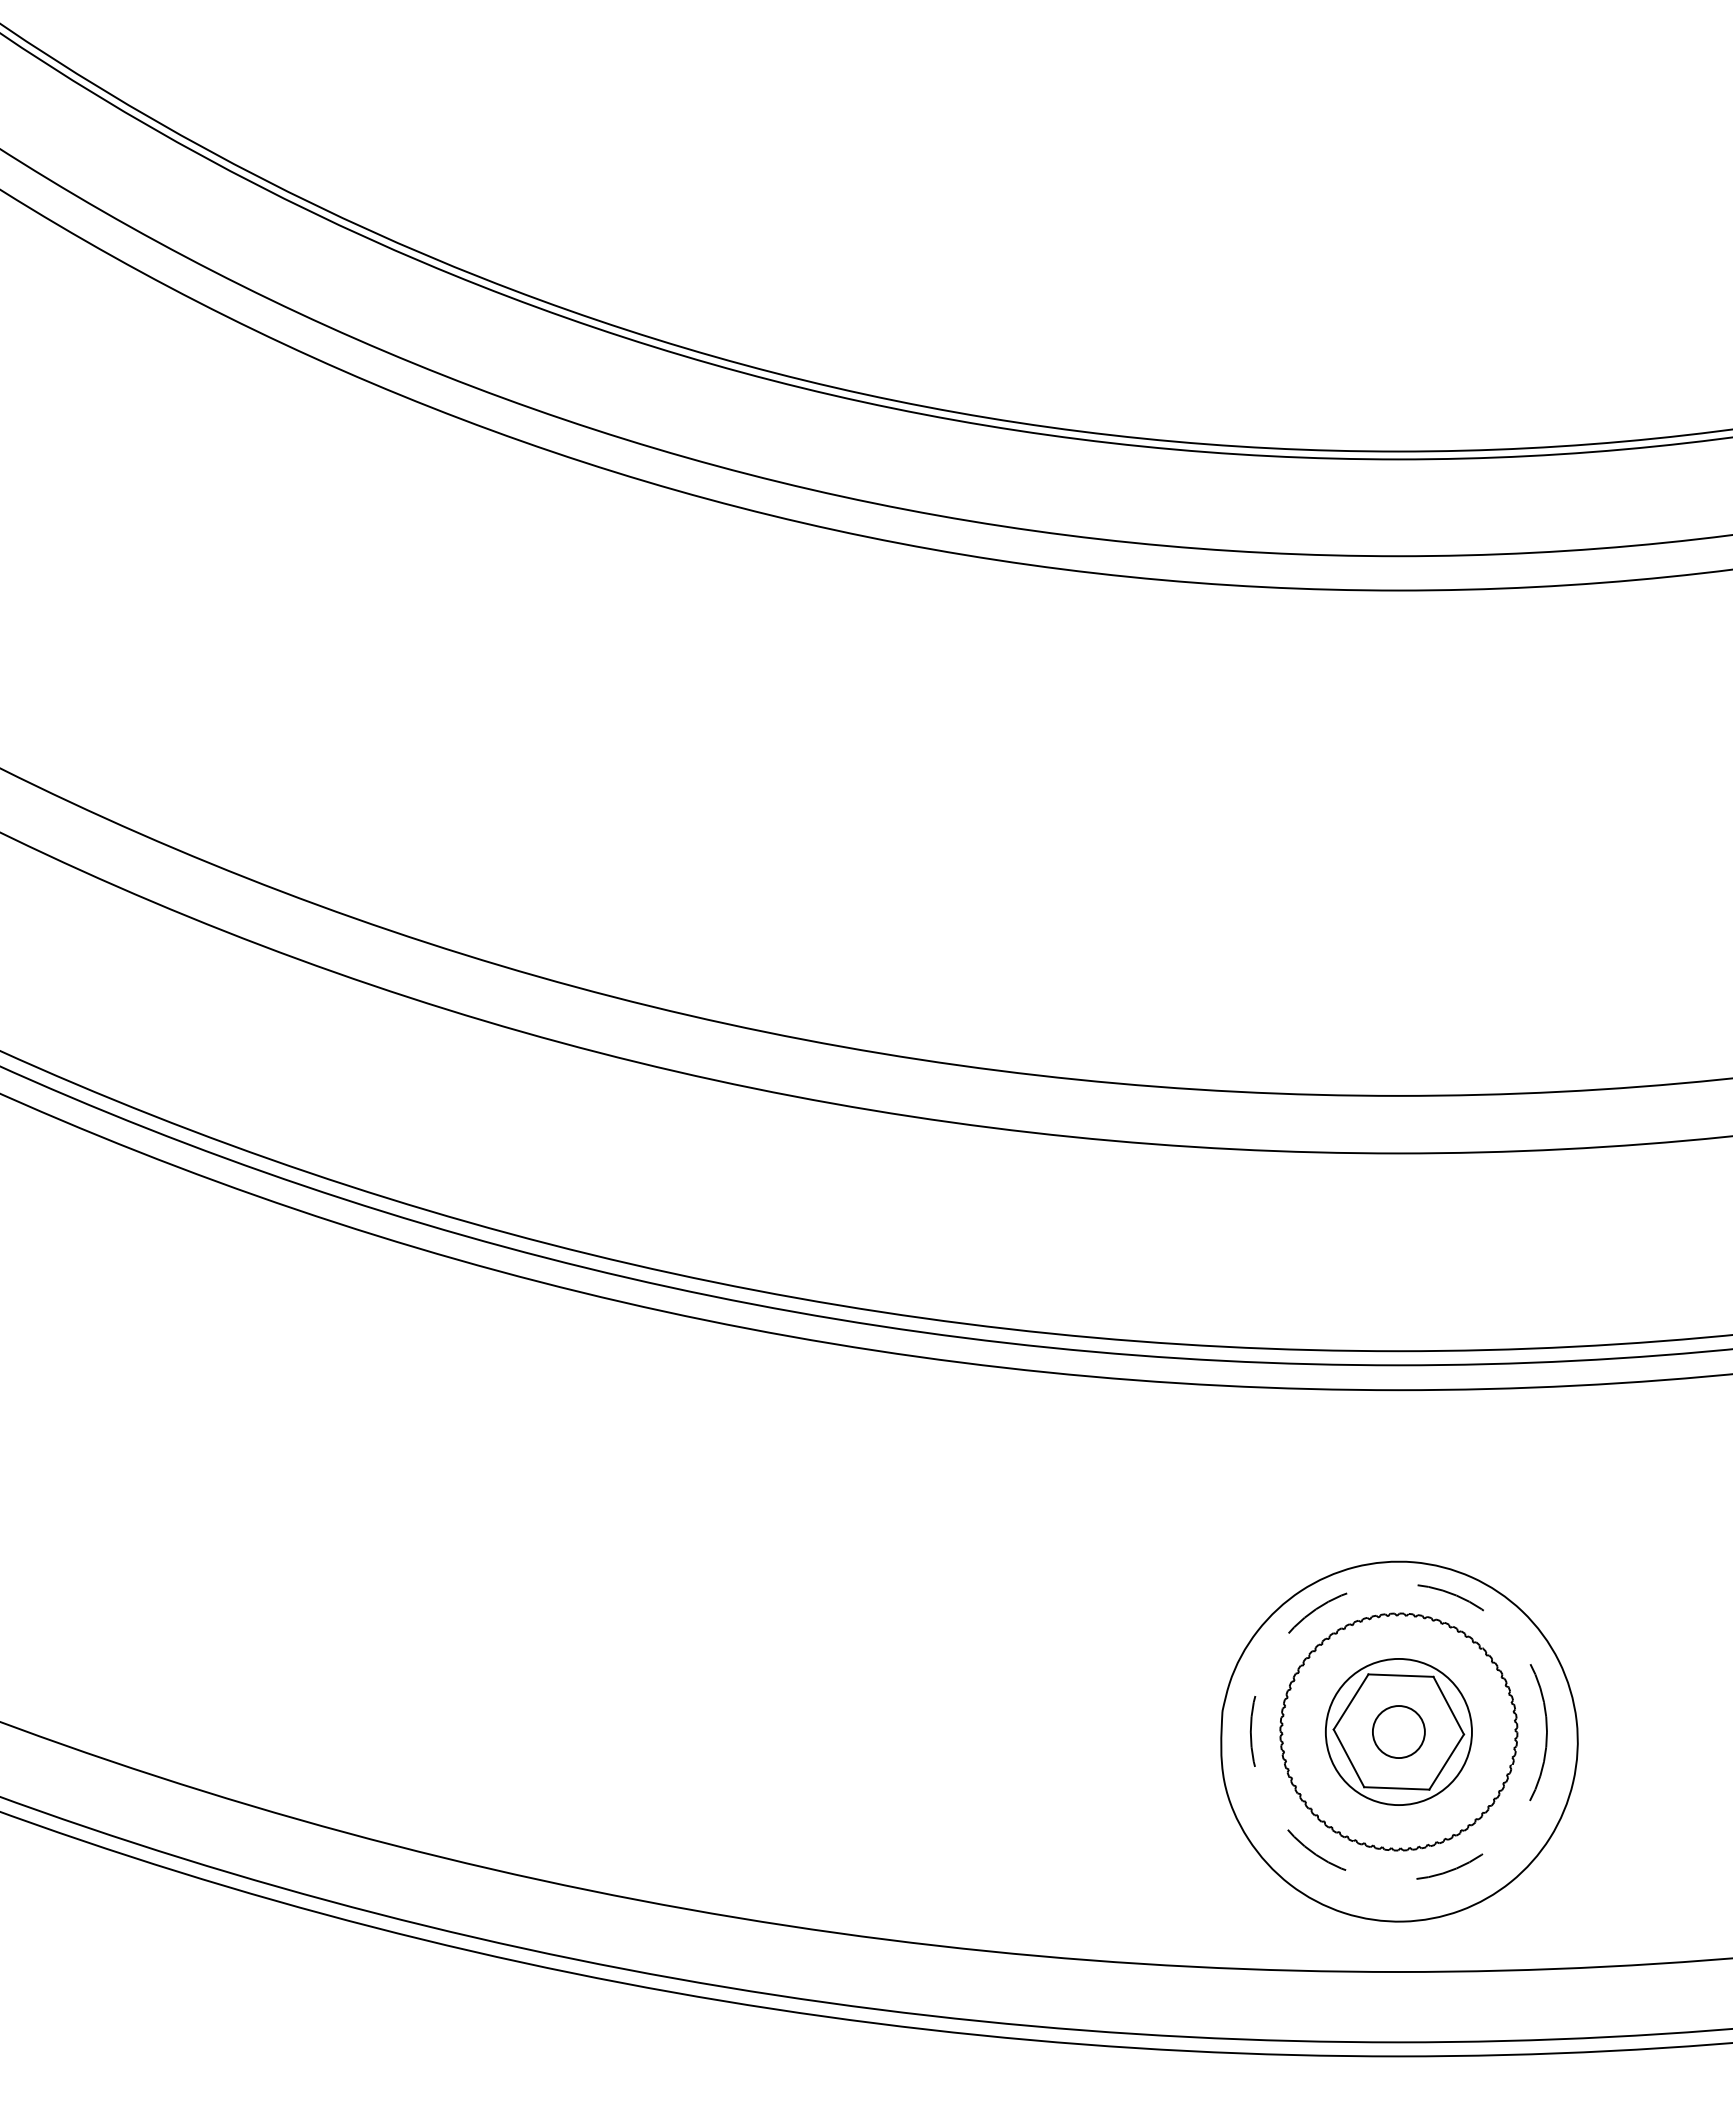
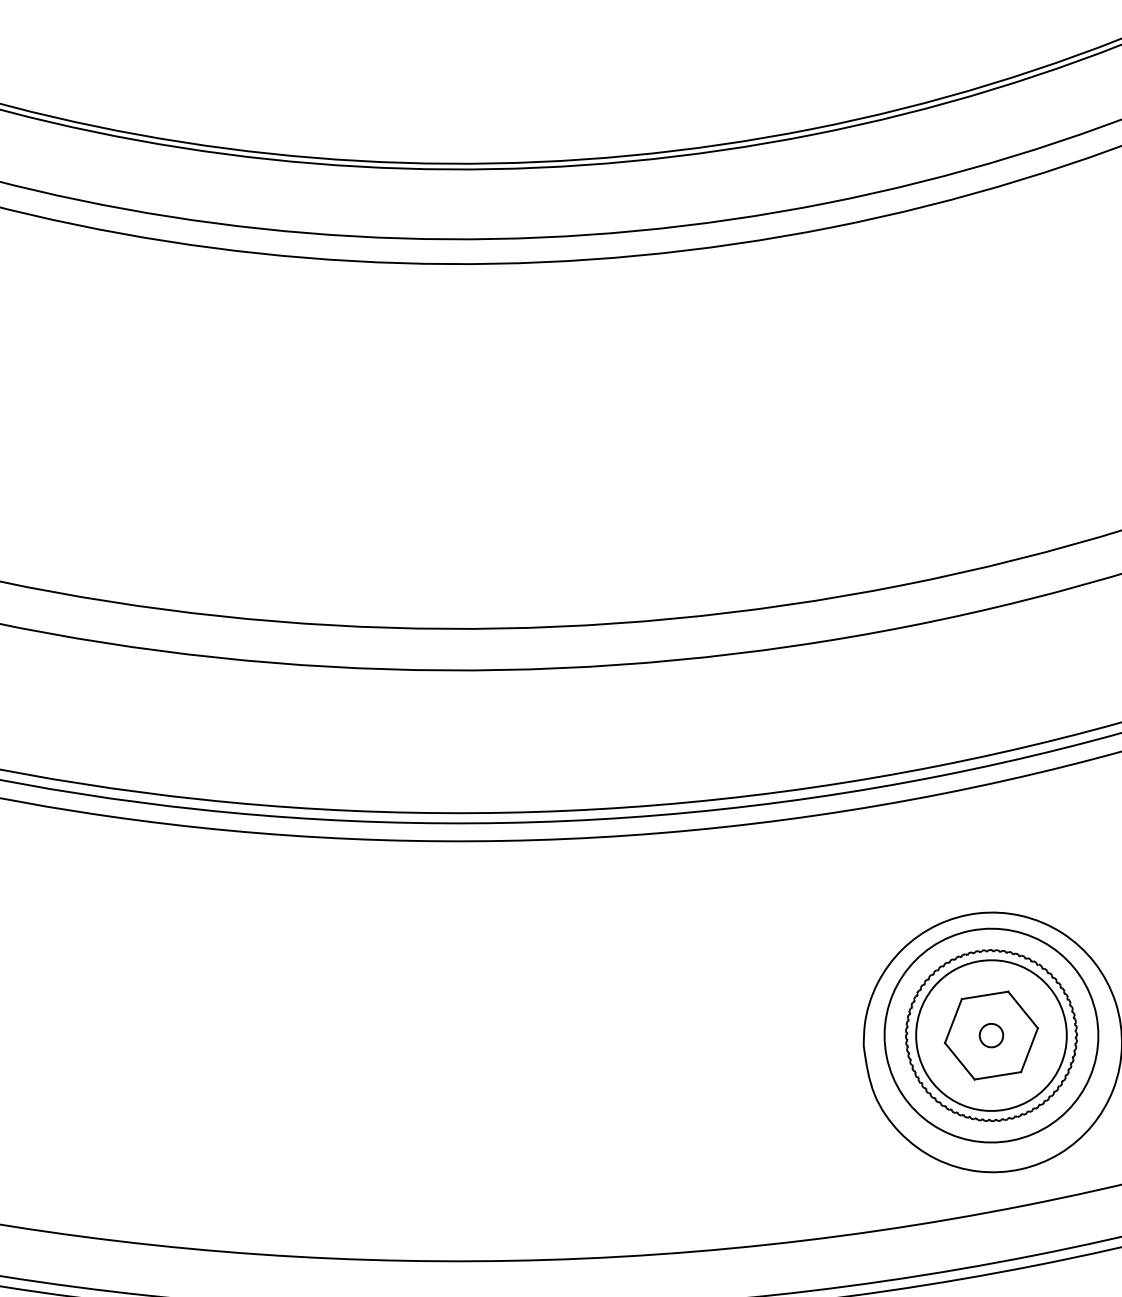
circle: (1398, 1731) -> (991, 1035), dashed -> solid
circle: (1398, 1731) -> (991, 1035), size x0.62
circle: (1398, 1731) -> (991, 1035), size x1.43

